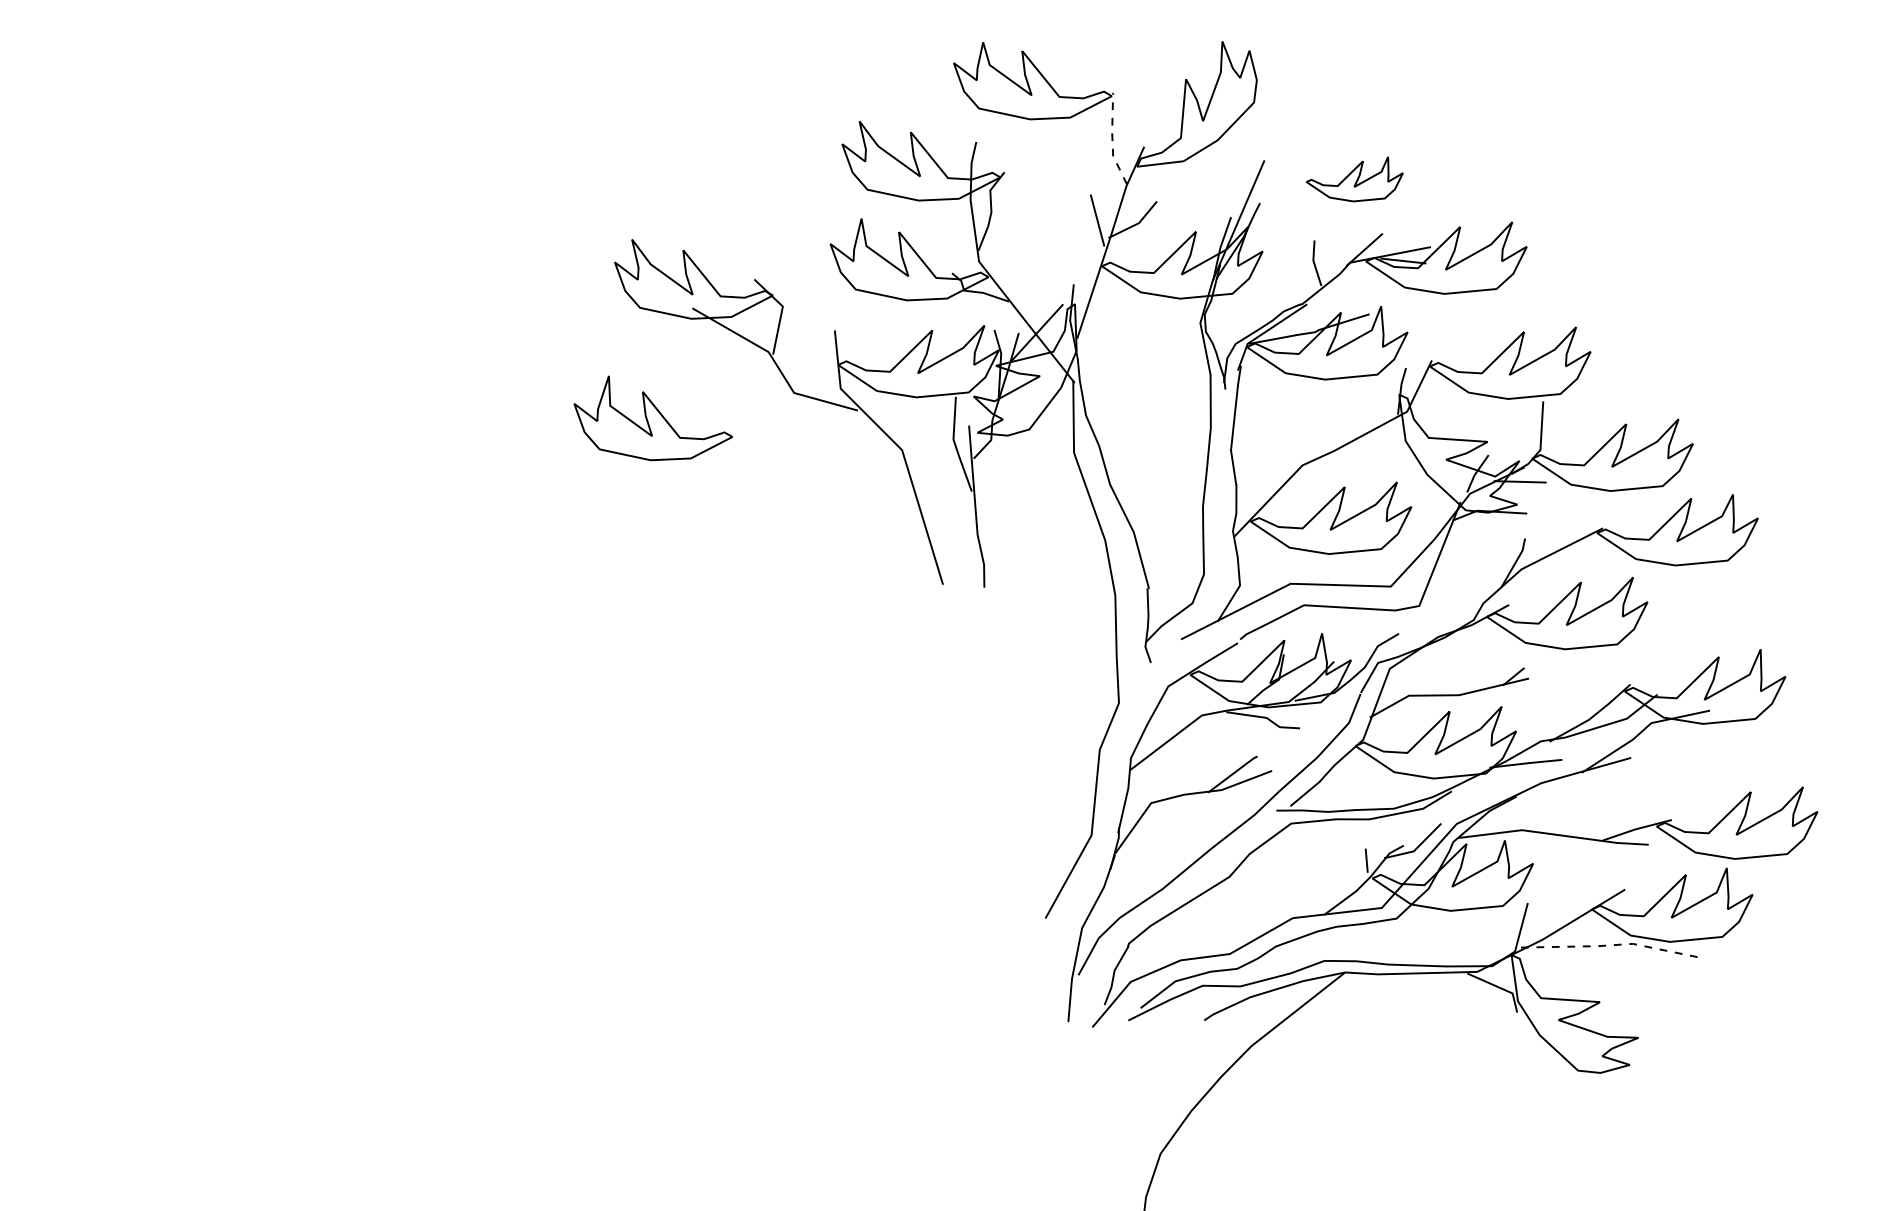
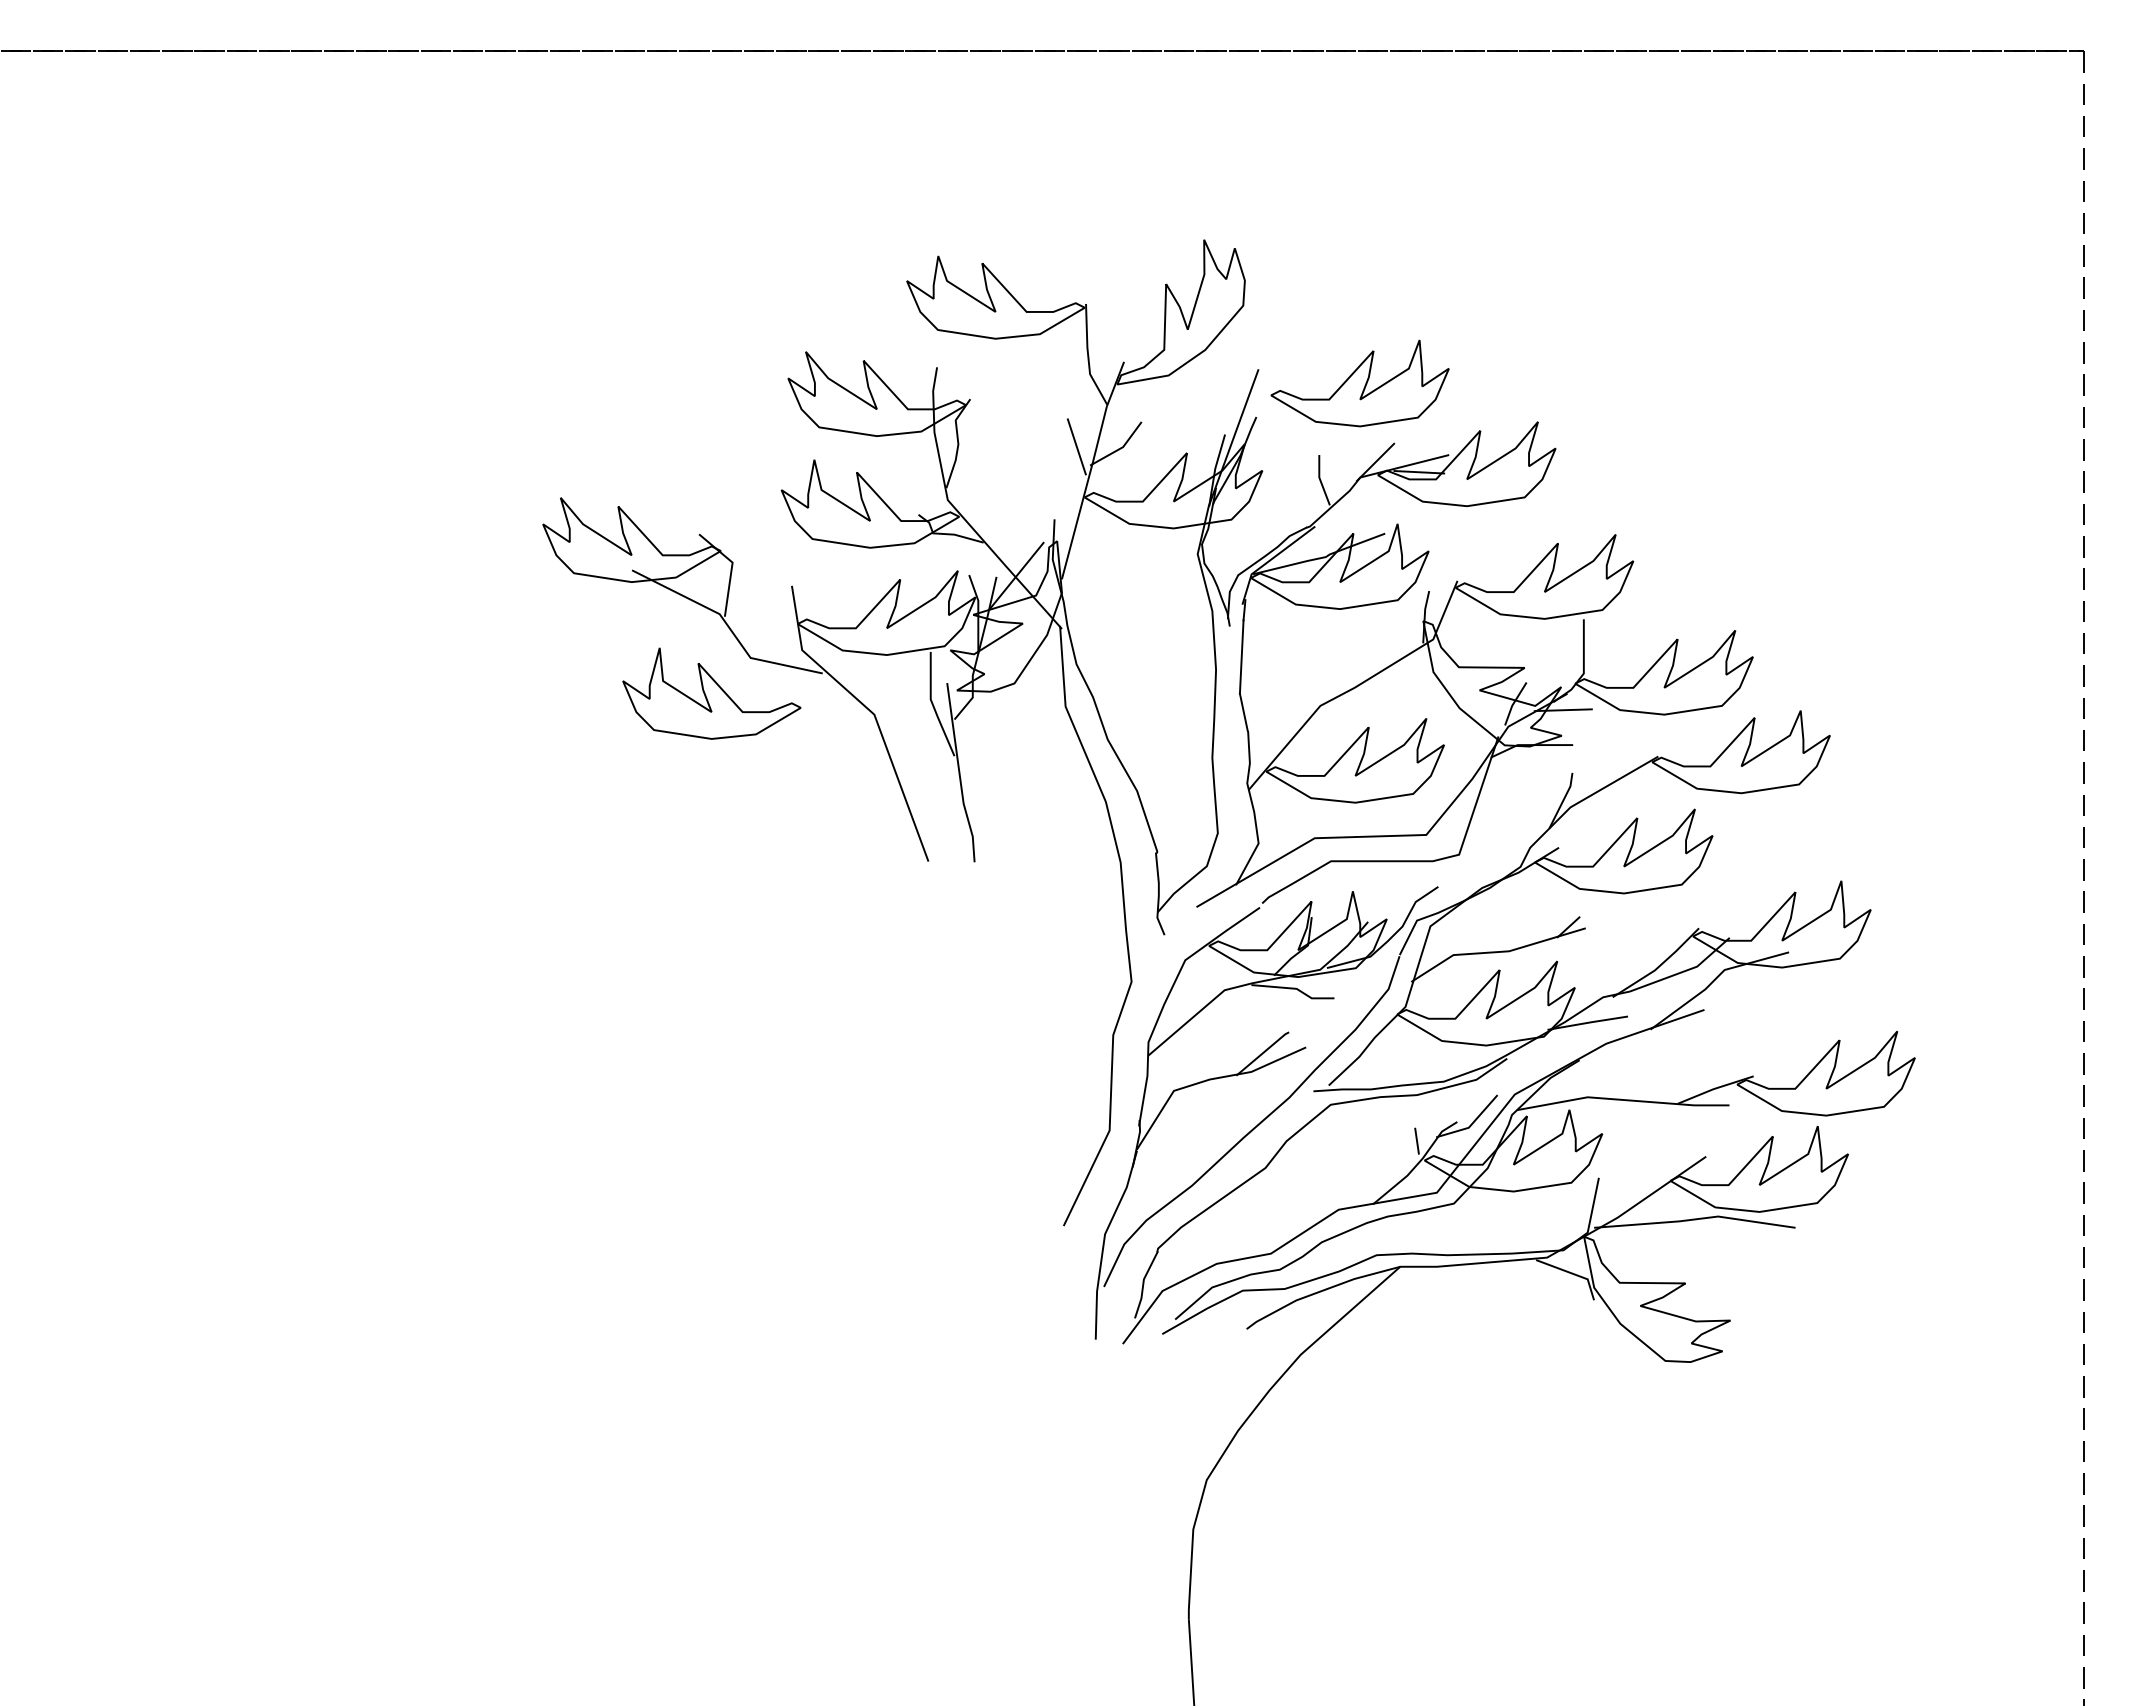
line: (1112, 140) -> (1088, 356), dashed -> solid
part: (1354, 178) -> (1359, 383), size x1.67
part: (653, 419) -> (711, 693), moved
line: (1612, 945) -> (1695, 1219), dashed -> solid

